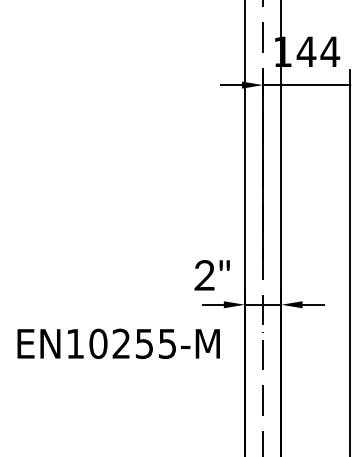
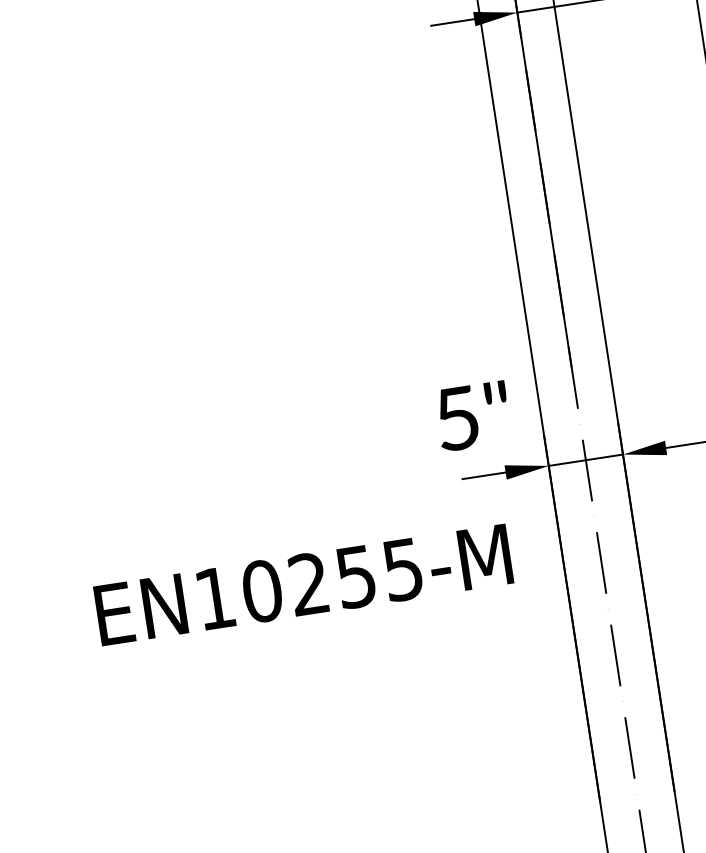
text: (204, 275) -> (457, 418), 2" -> 5"

